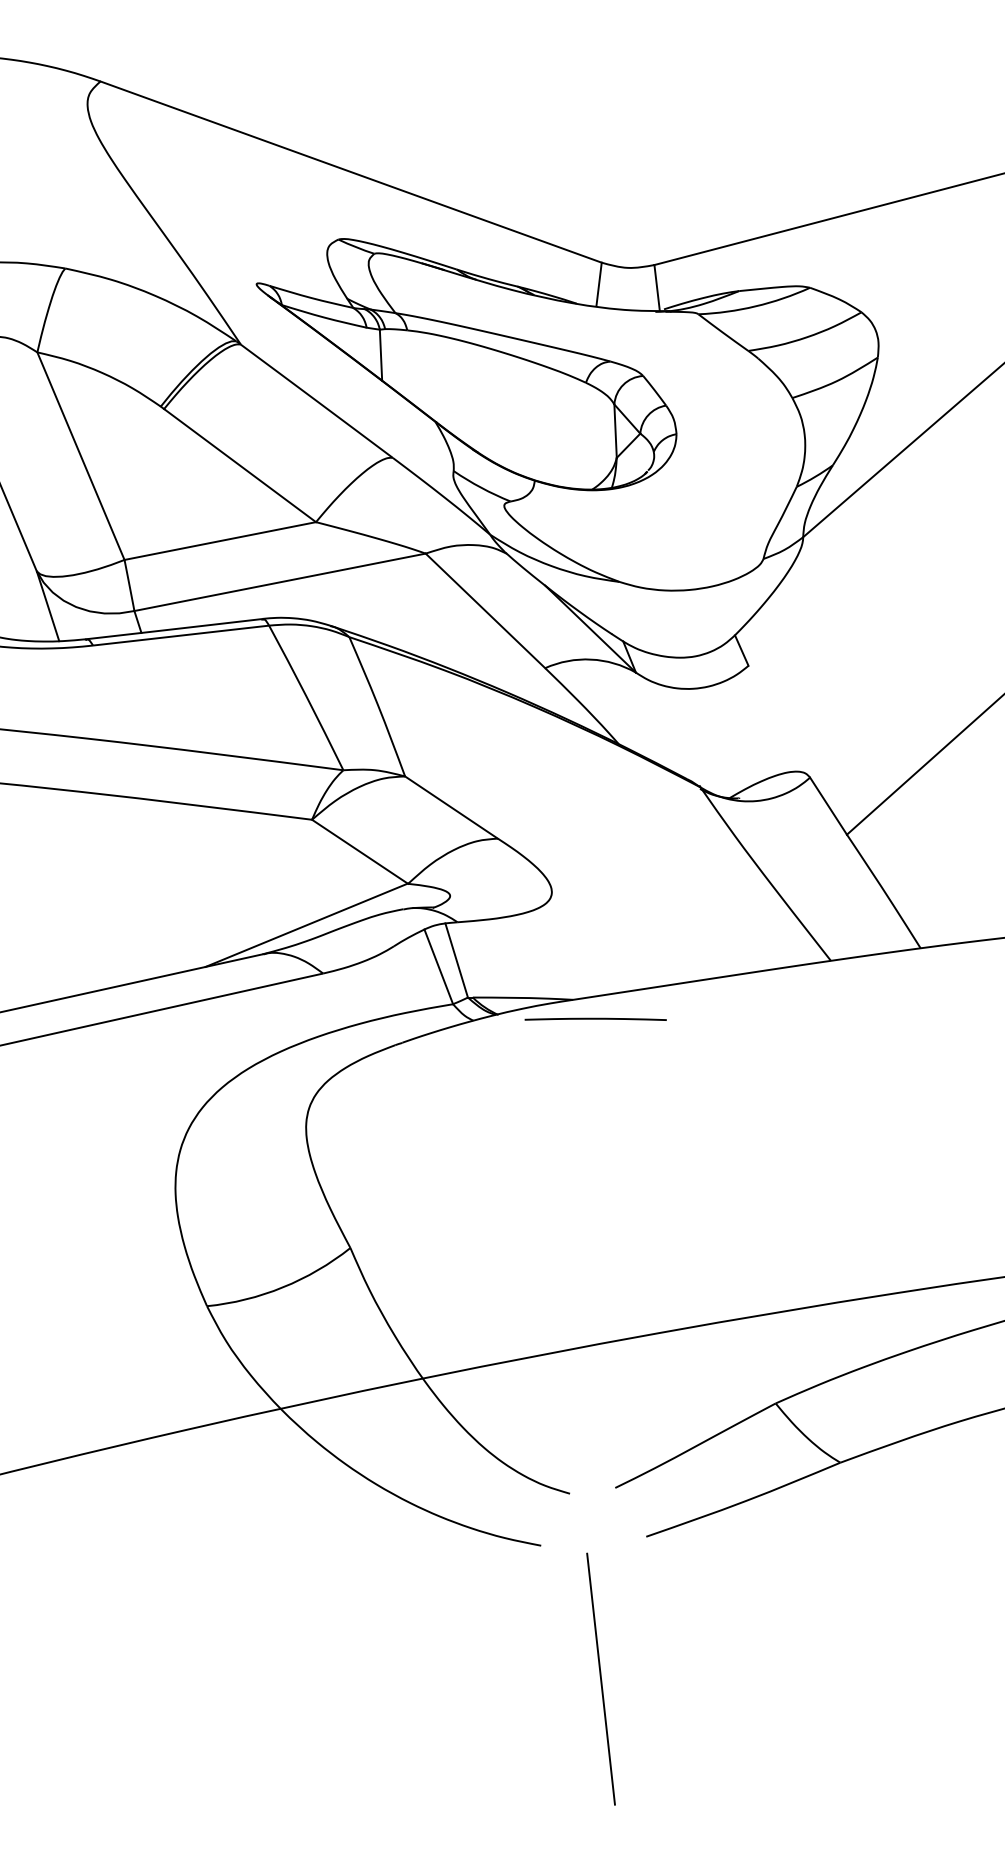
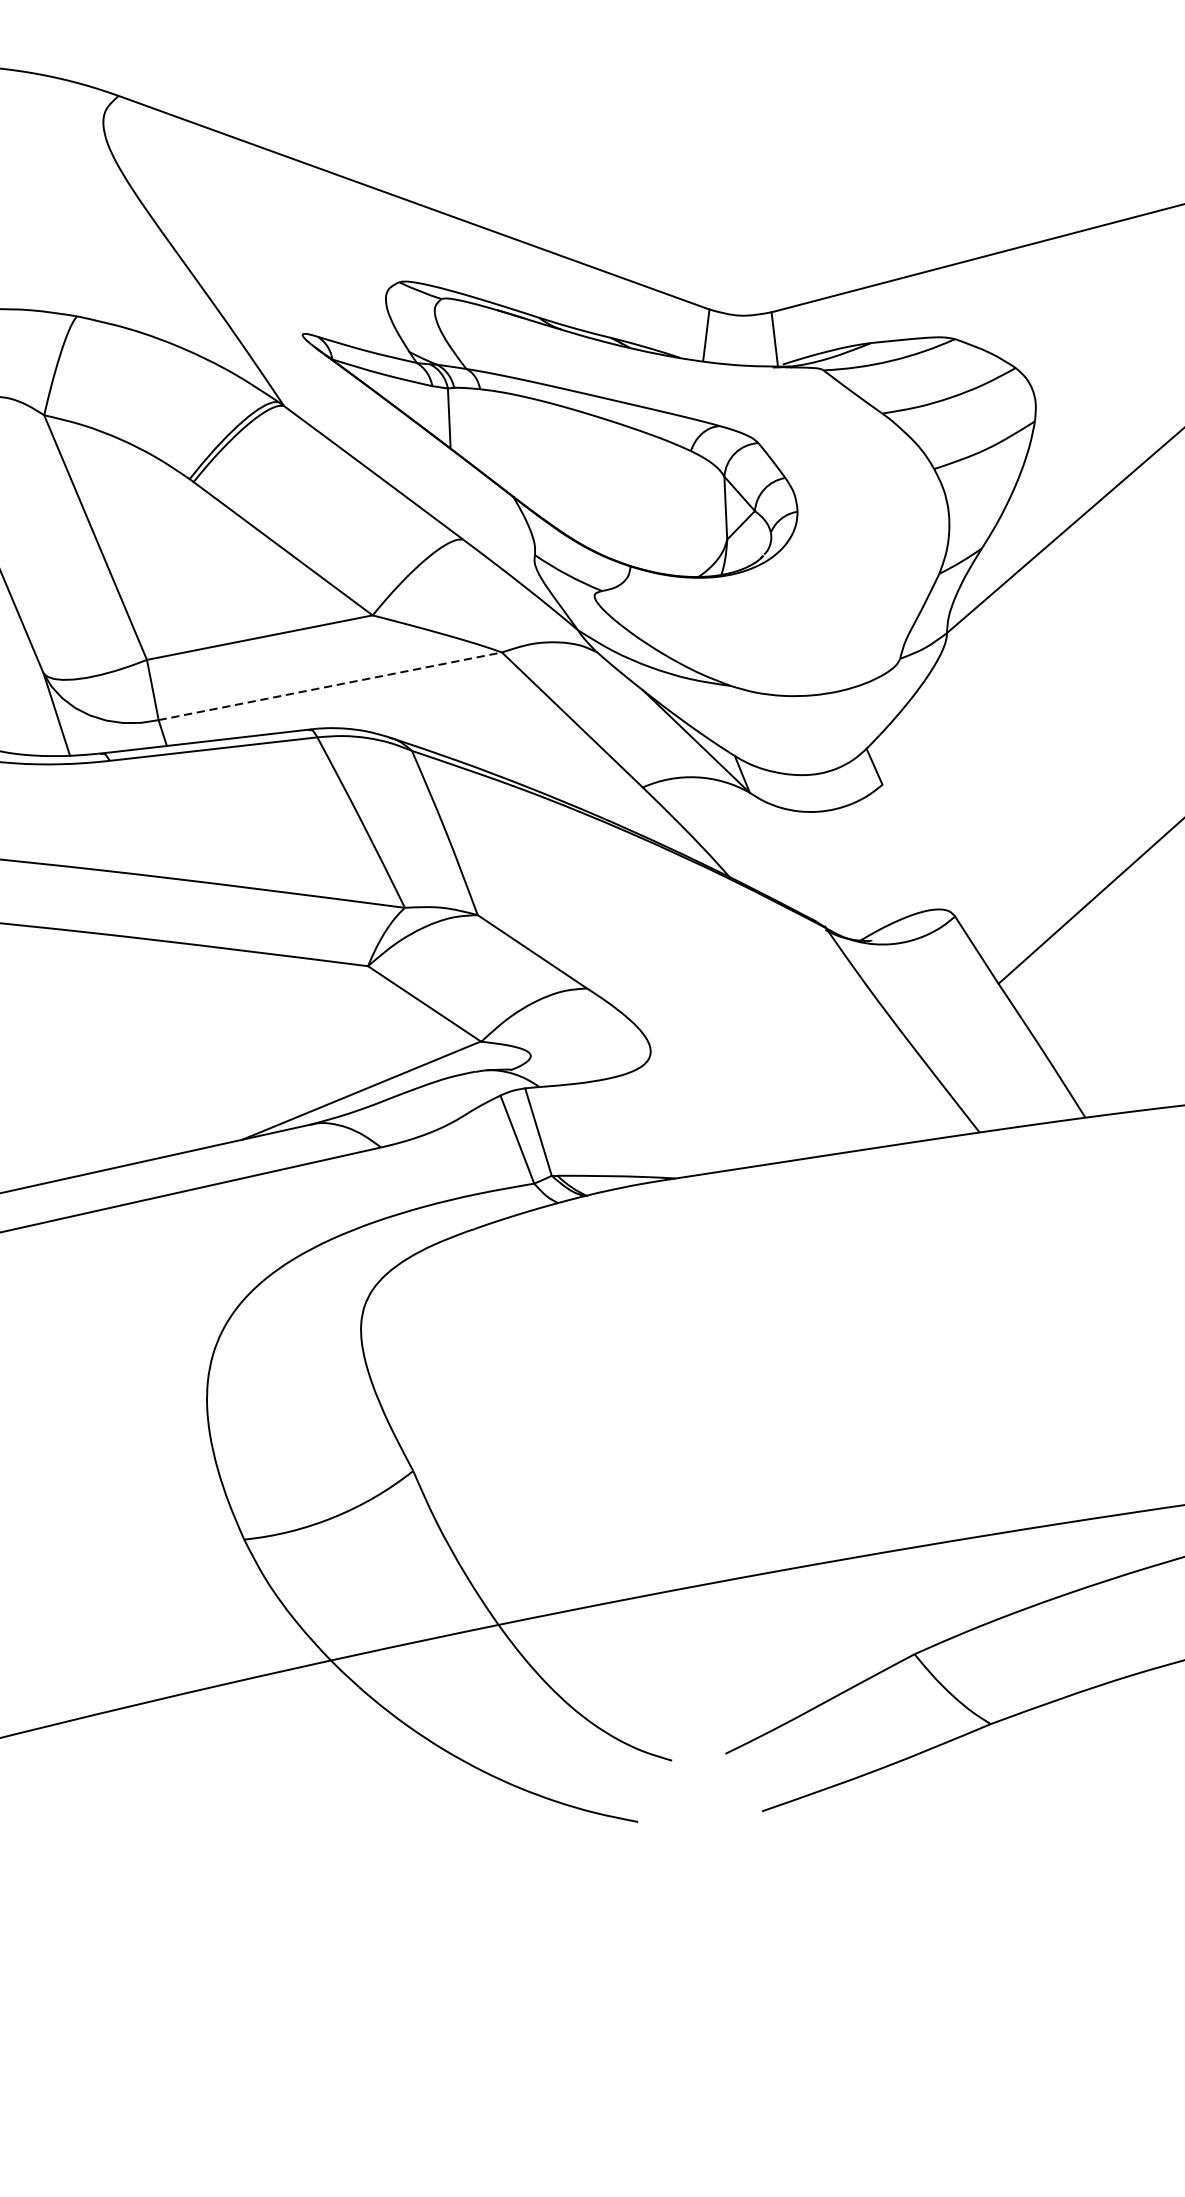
line: (280, 582) -> (330, 686), solid -> dashed
line: (595, 1018) -> (702, 1200), removed
line: (600, 1678) -> (708, 1978), removed

